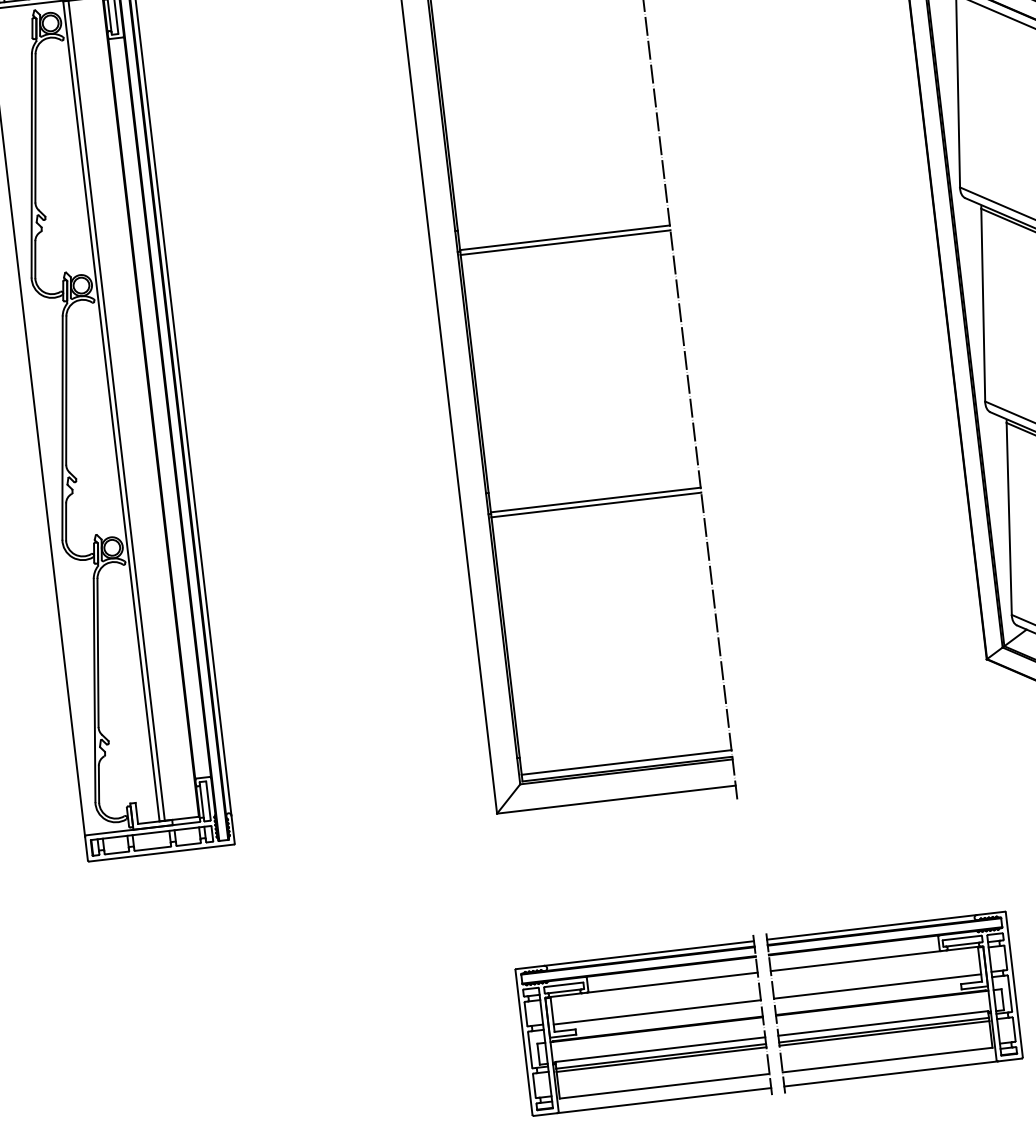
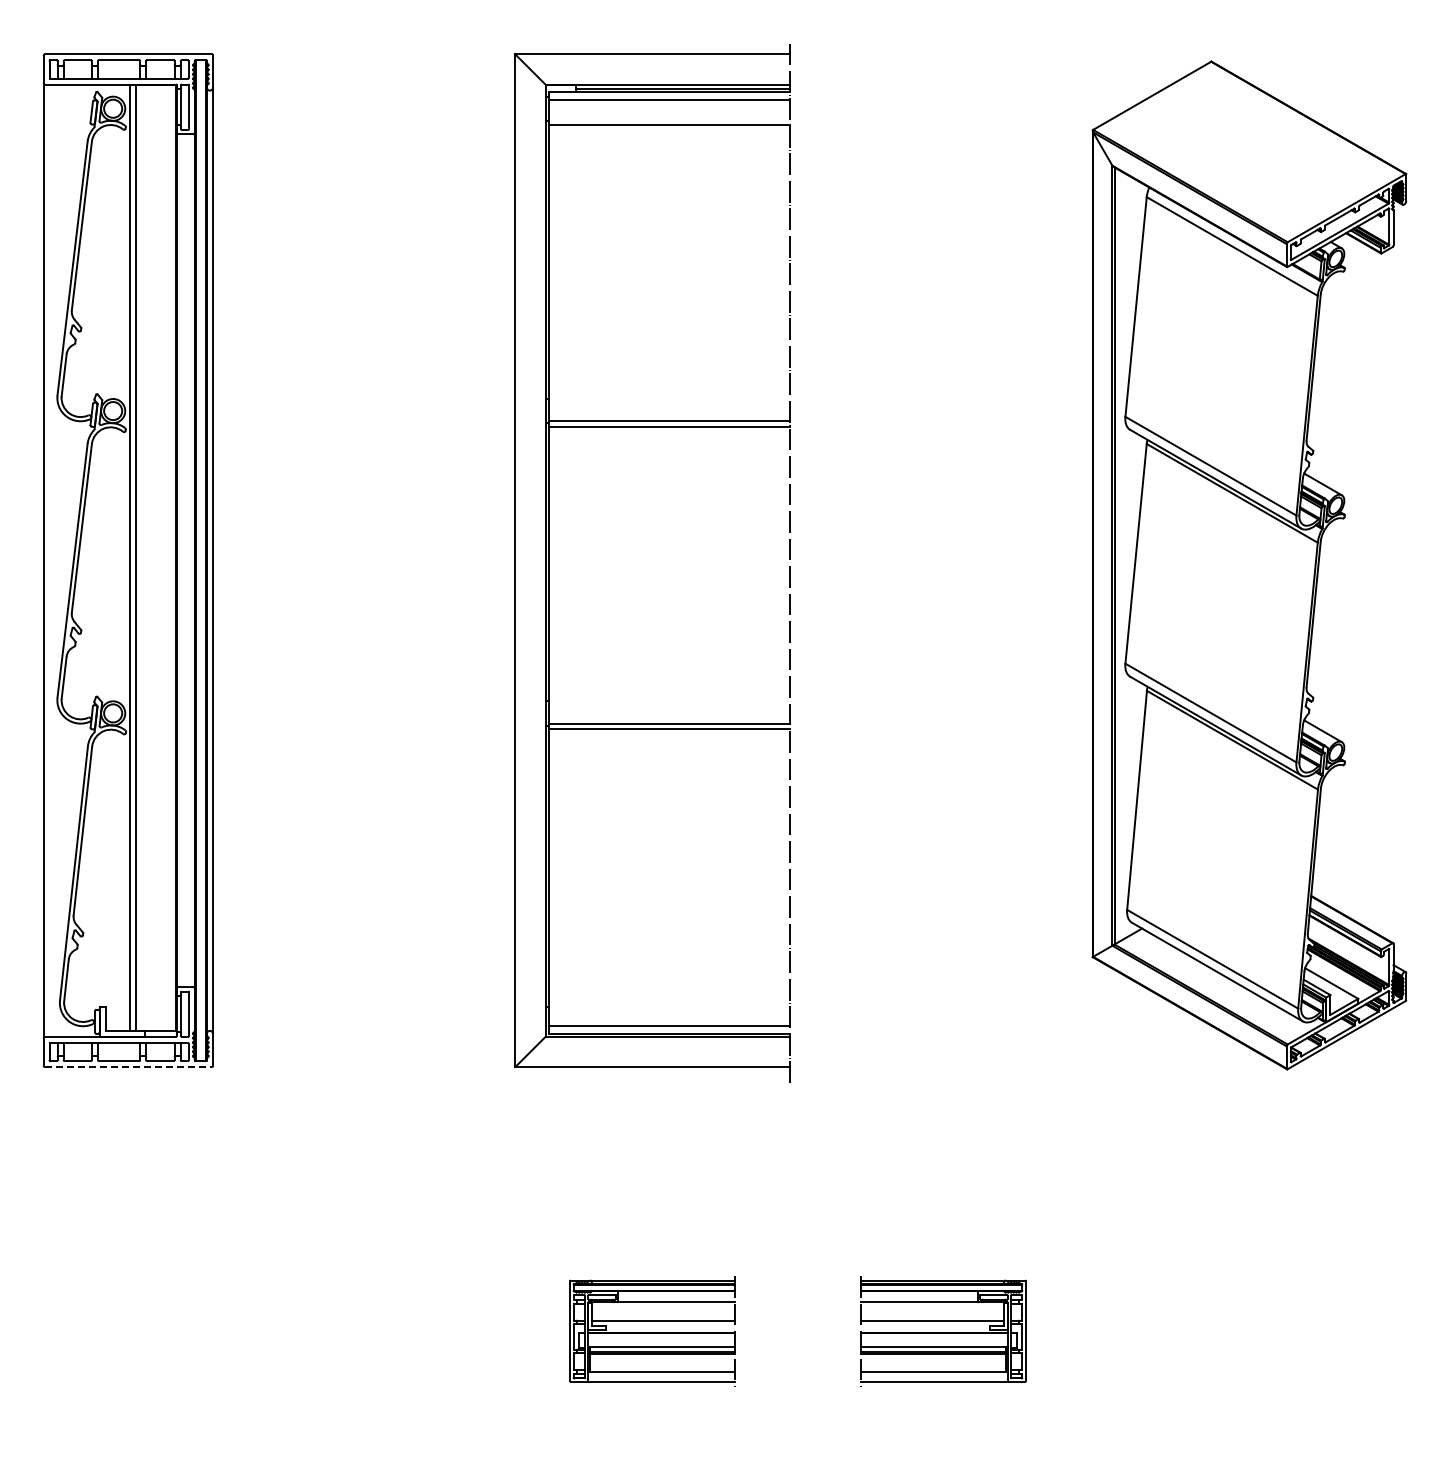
line: (162, 853) -> (129, 1067), solid -> dashed
part: (895, 999) -> (943, 1331), size x0.6
part: (643, 1028) -> (652, 1331), size x0.6

